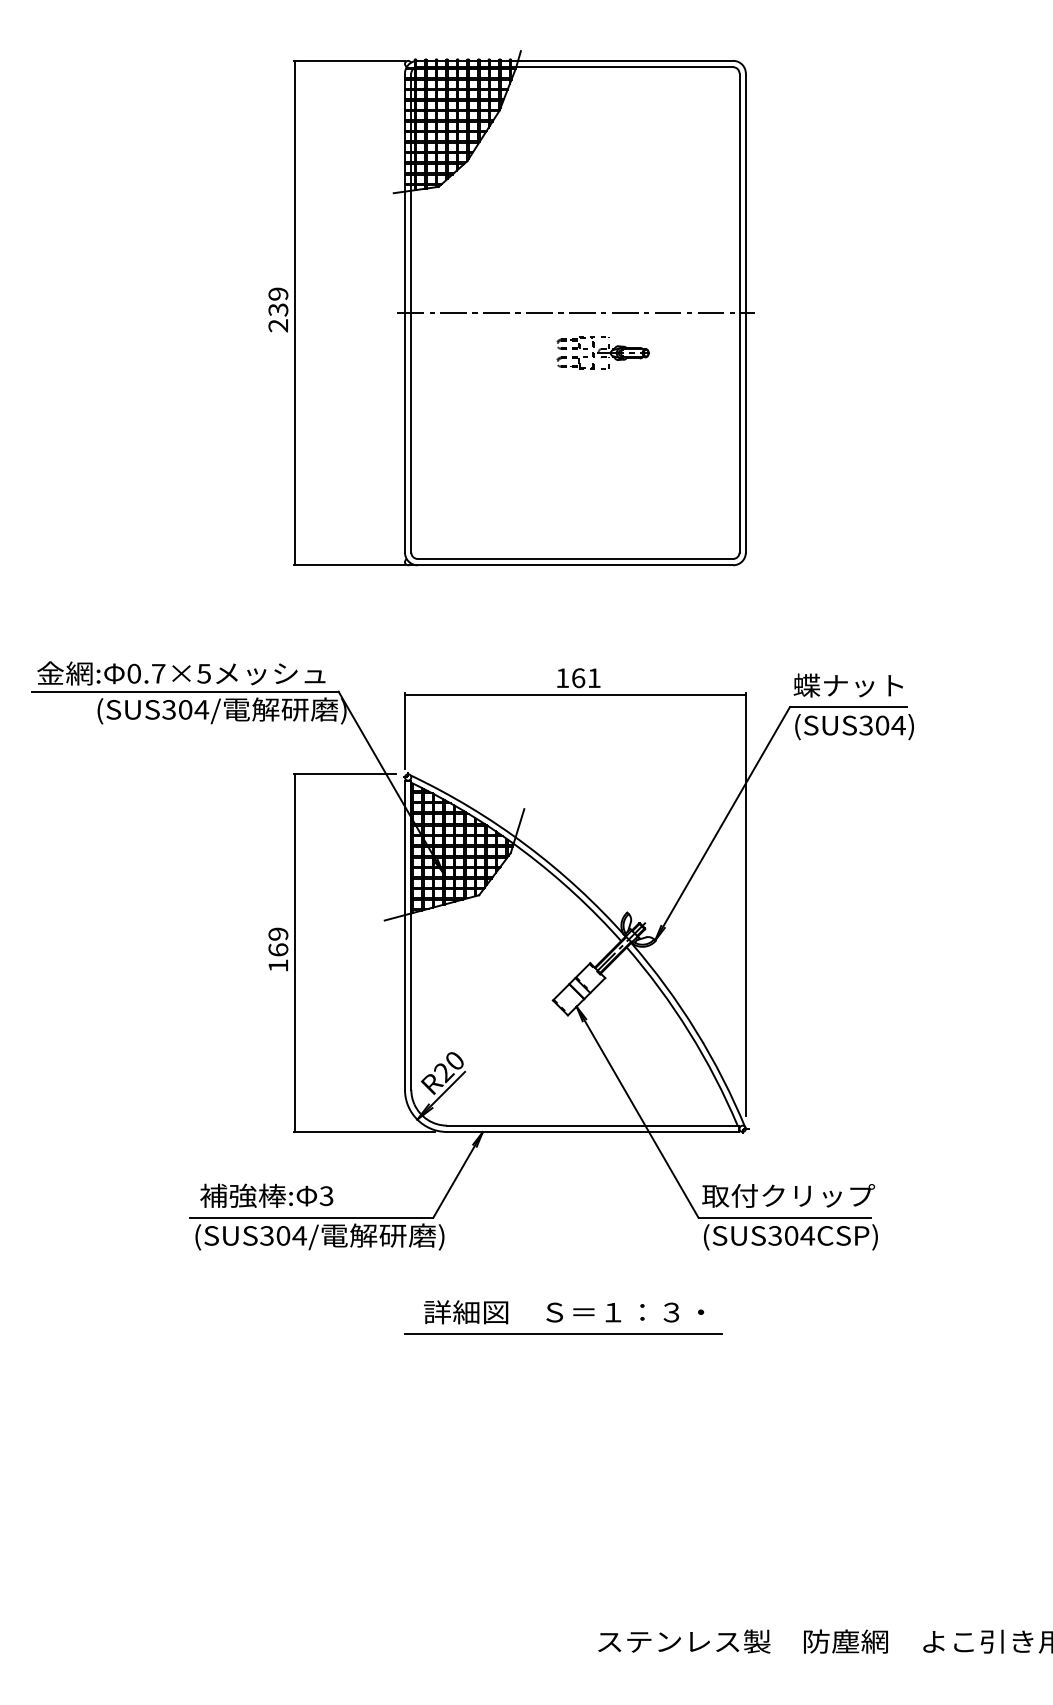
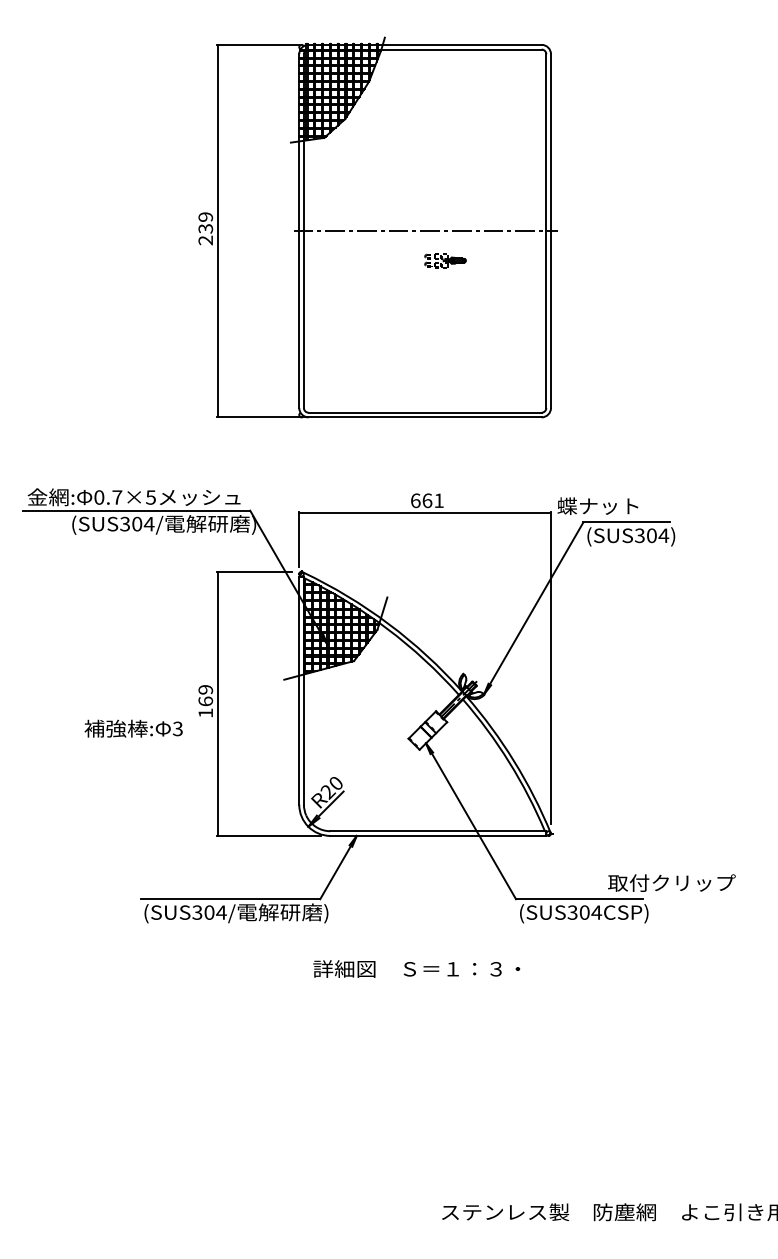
part: (602, 352) -> (445, 260), size x0.6
text: (562, 678) -> (415, 501), 161 -> 661
text: (847, 685) -> (597, 506), moved
text: (266, 1195) -> (133, 728), moved
text: (788, 1195) -> (671, 882), moved
line: (563, 1333) -> (416, 984), removed

